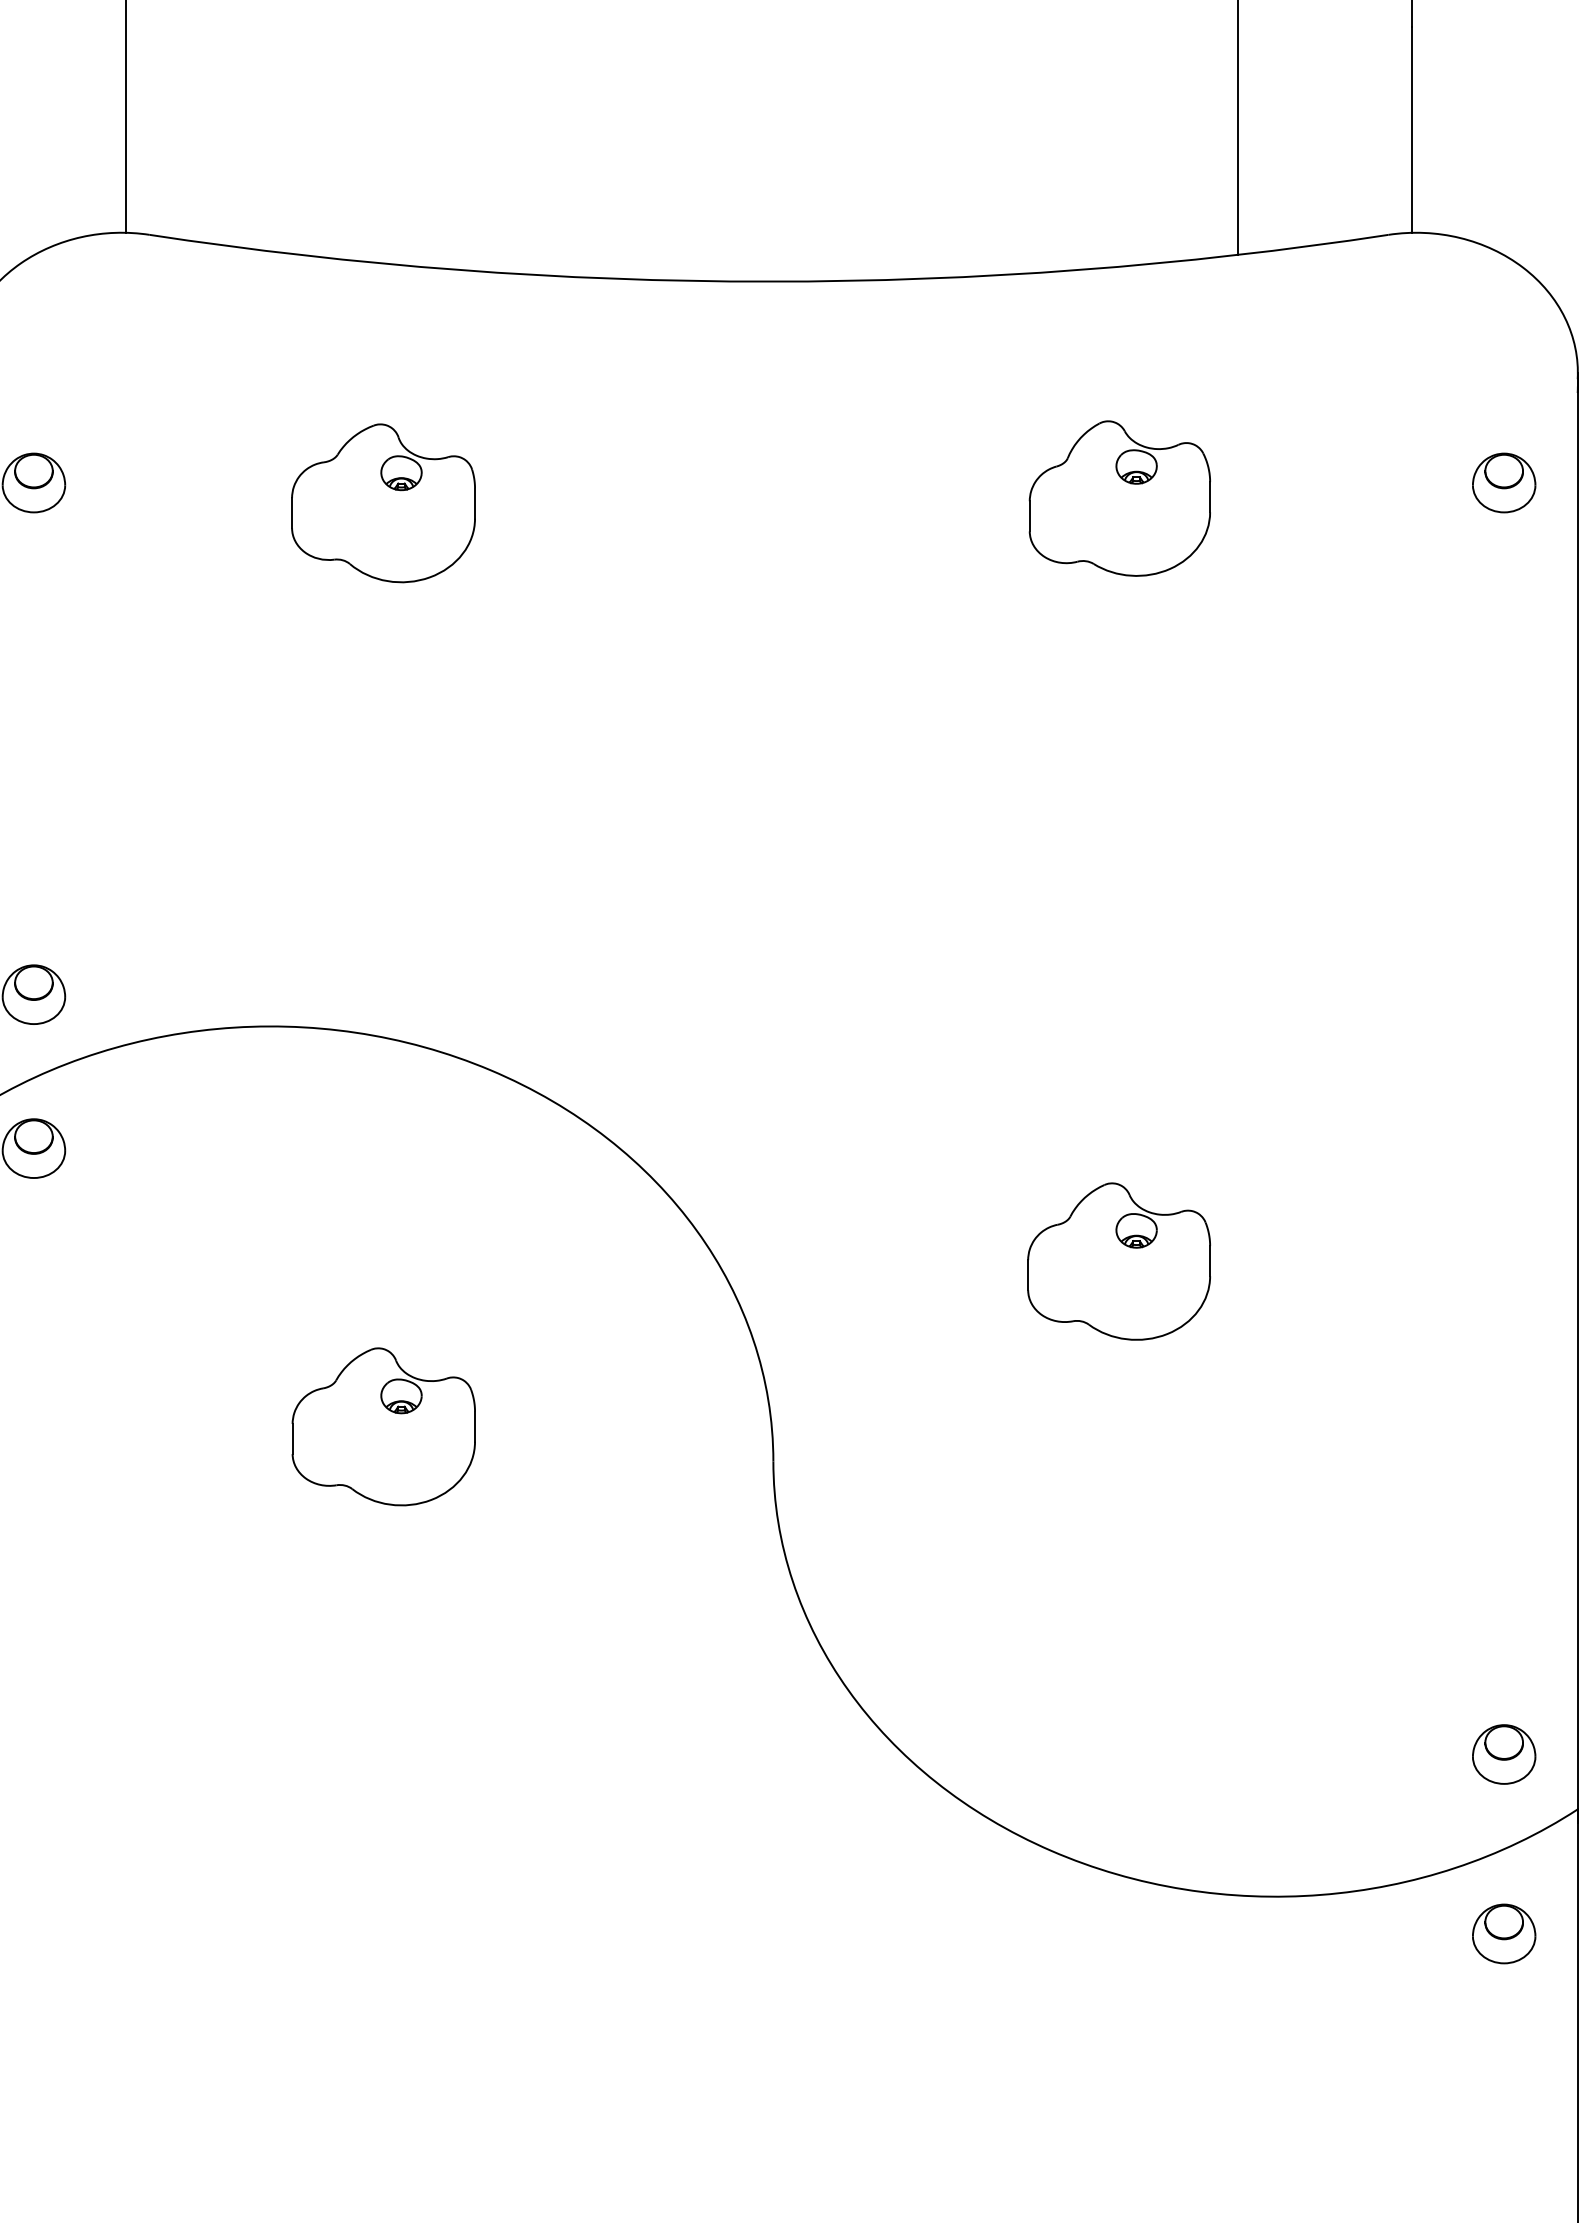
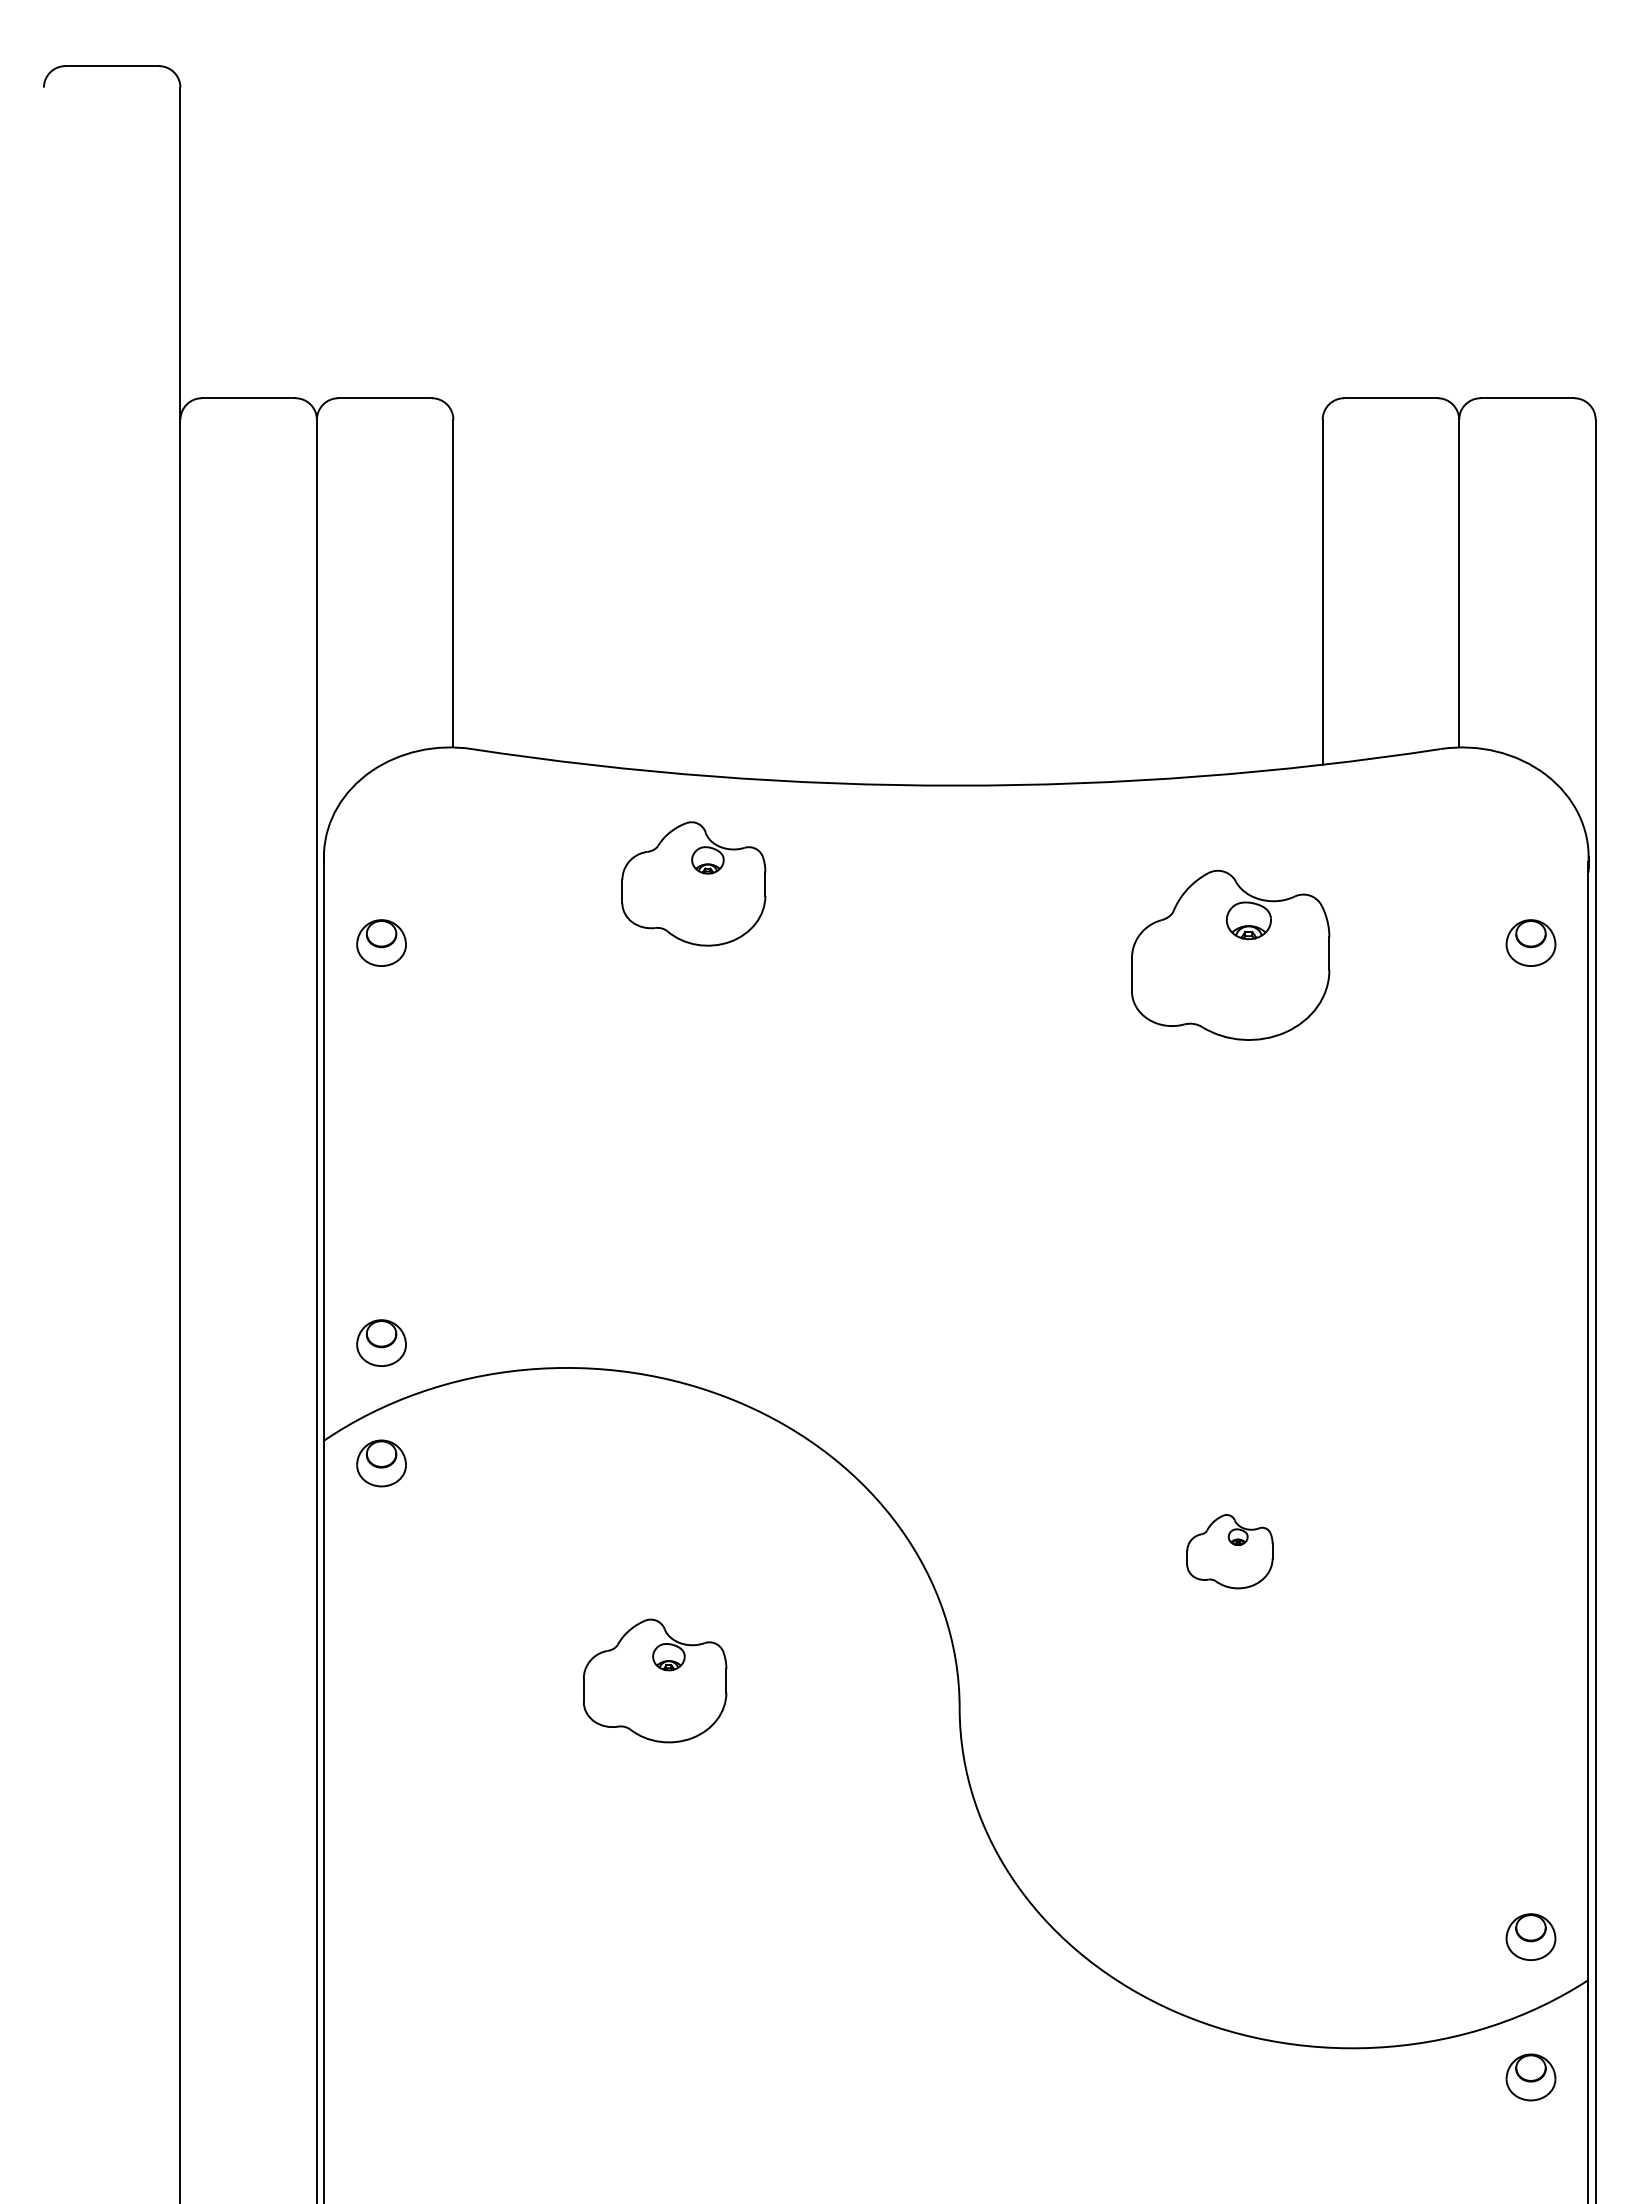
part: (1119, 497) -> (1230, 954), size x1.4
part: (383, 502) -> (693, 883), moved
part: (1118, 1261) -> (1229, 1551), size x0.6

